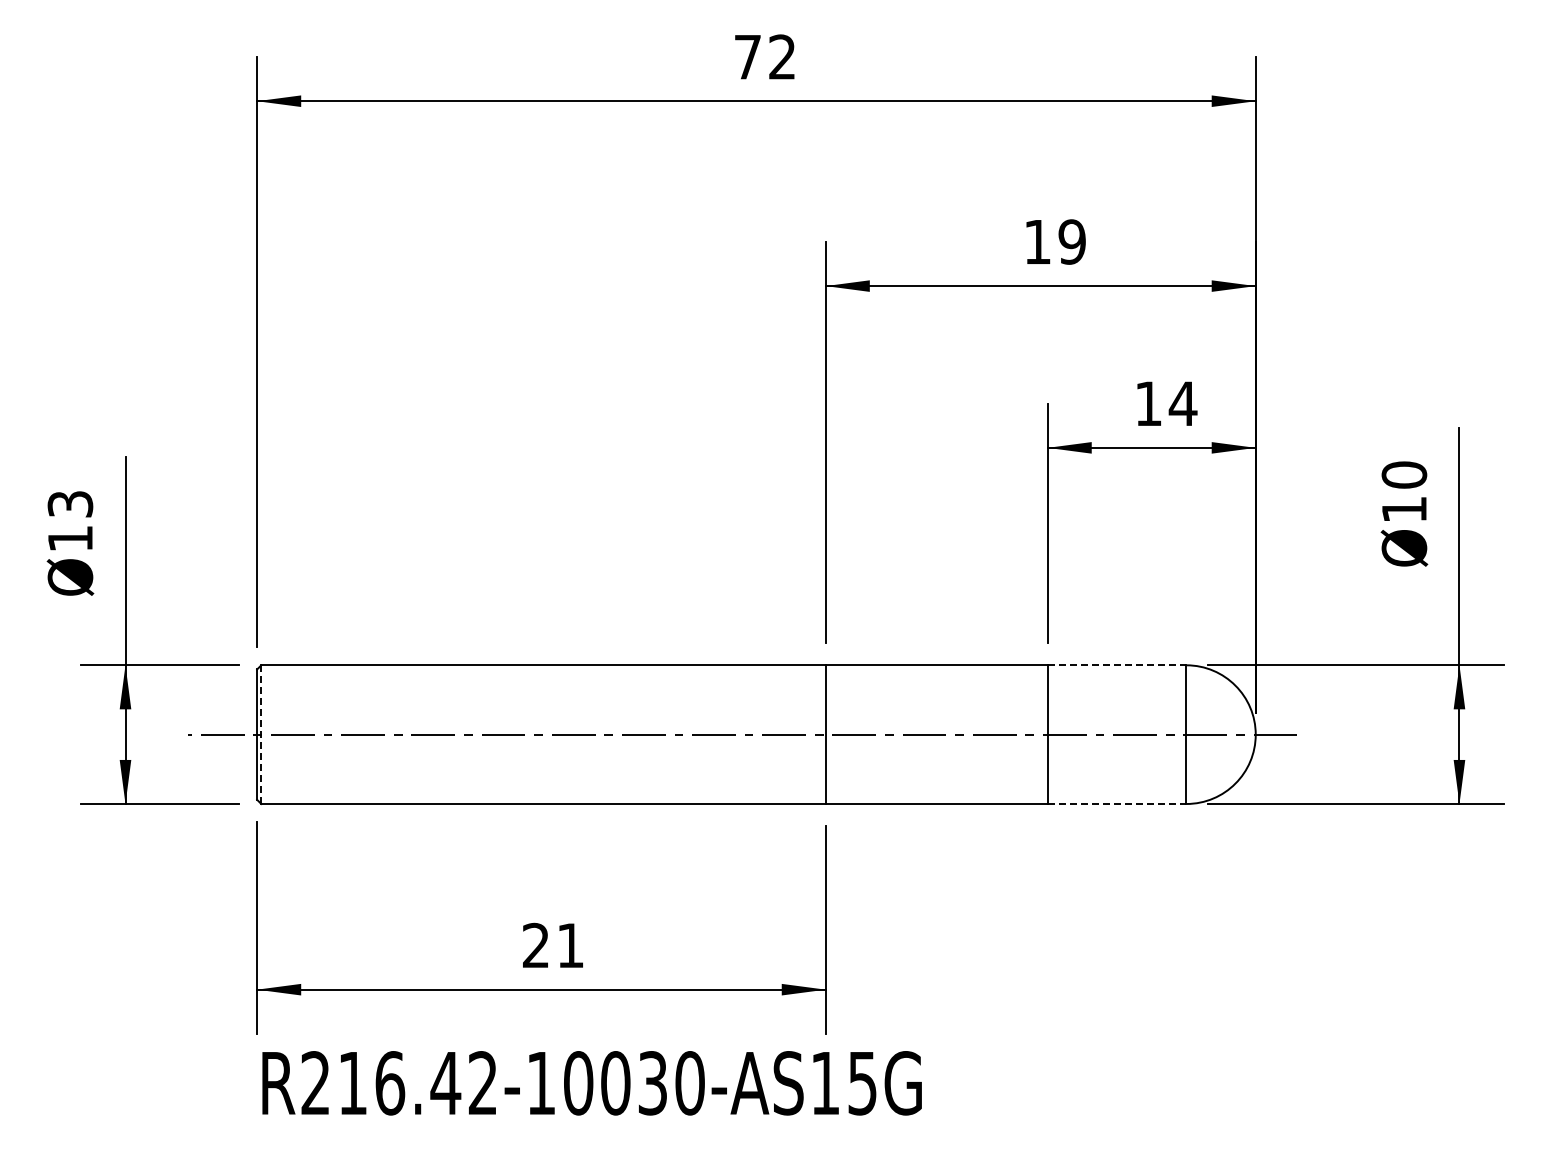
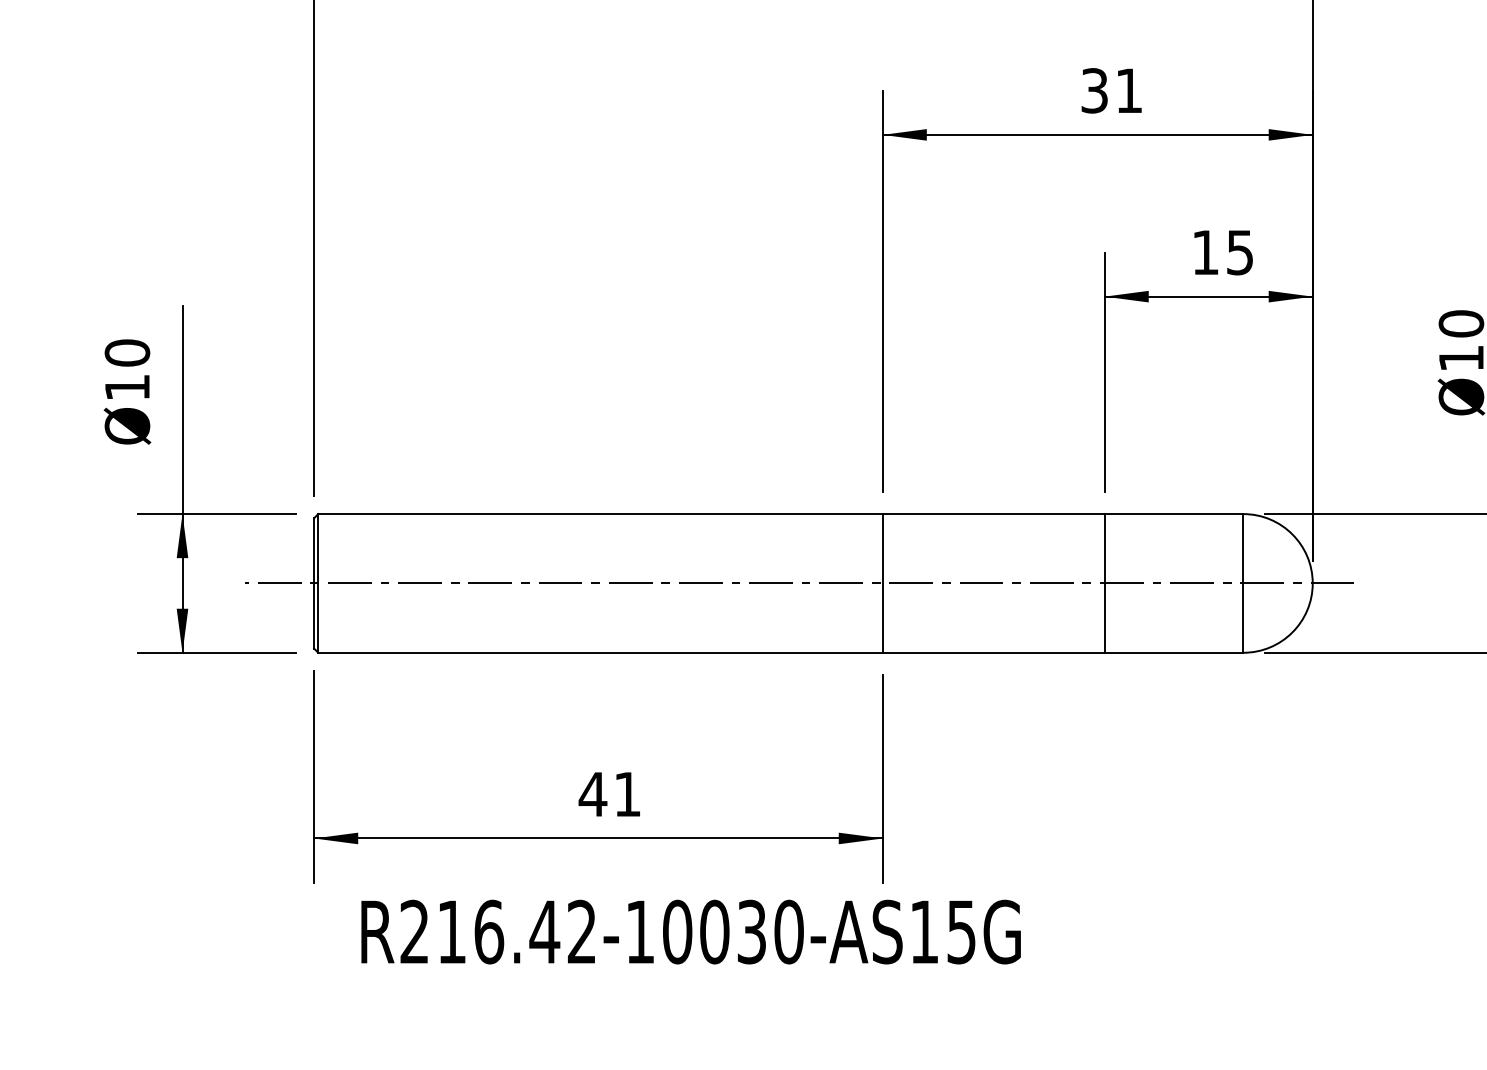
text: (1054, 241) -> (1111, 90), 19 -> 31
text: (1182, 403) -> (1239, 252), 14 -> 15
text: (70, 503) -> (127, 352), Ø13 -> Ø10
line: (1117, 665) -> (1174, 514), dashed -> solid
line: (261, 735) -> (318, 584), dashed -> solid
line: (1117, 804) -> (1174, 653), dashed -> solid
text: (535, 944) -> (592, 793), 21 -> 41
text: (591, 1083) -> (690, 932), moved

